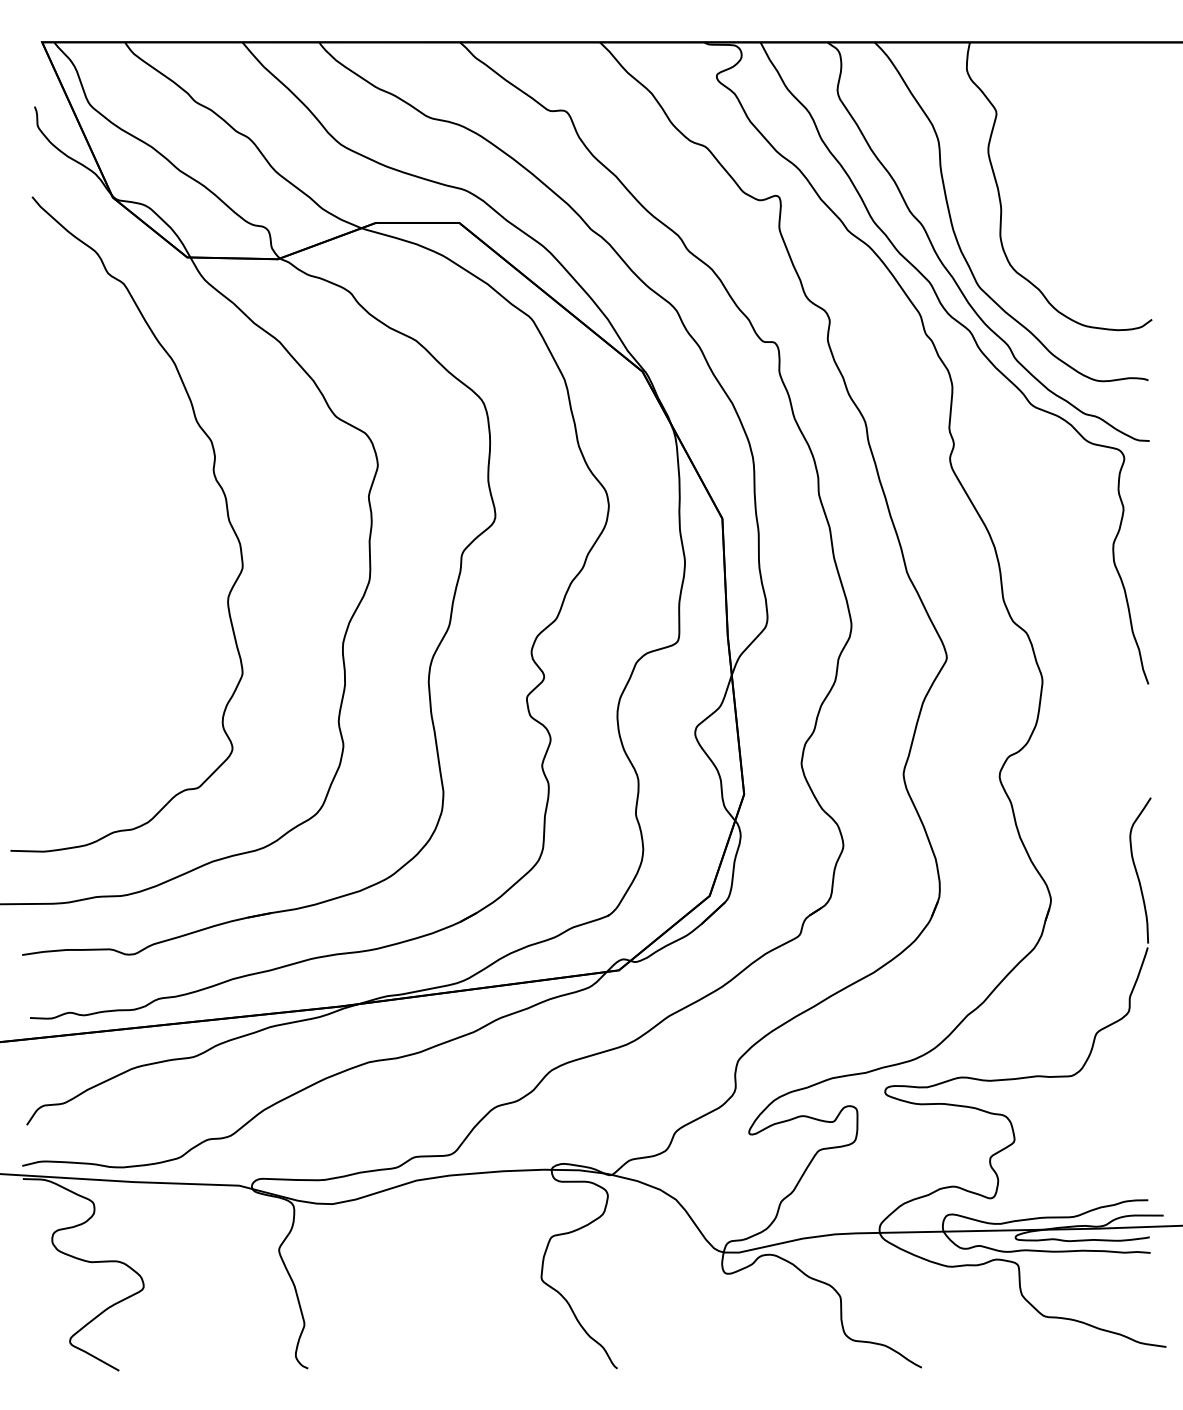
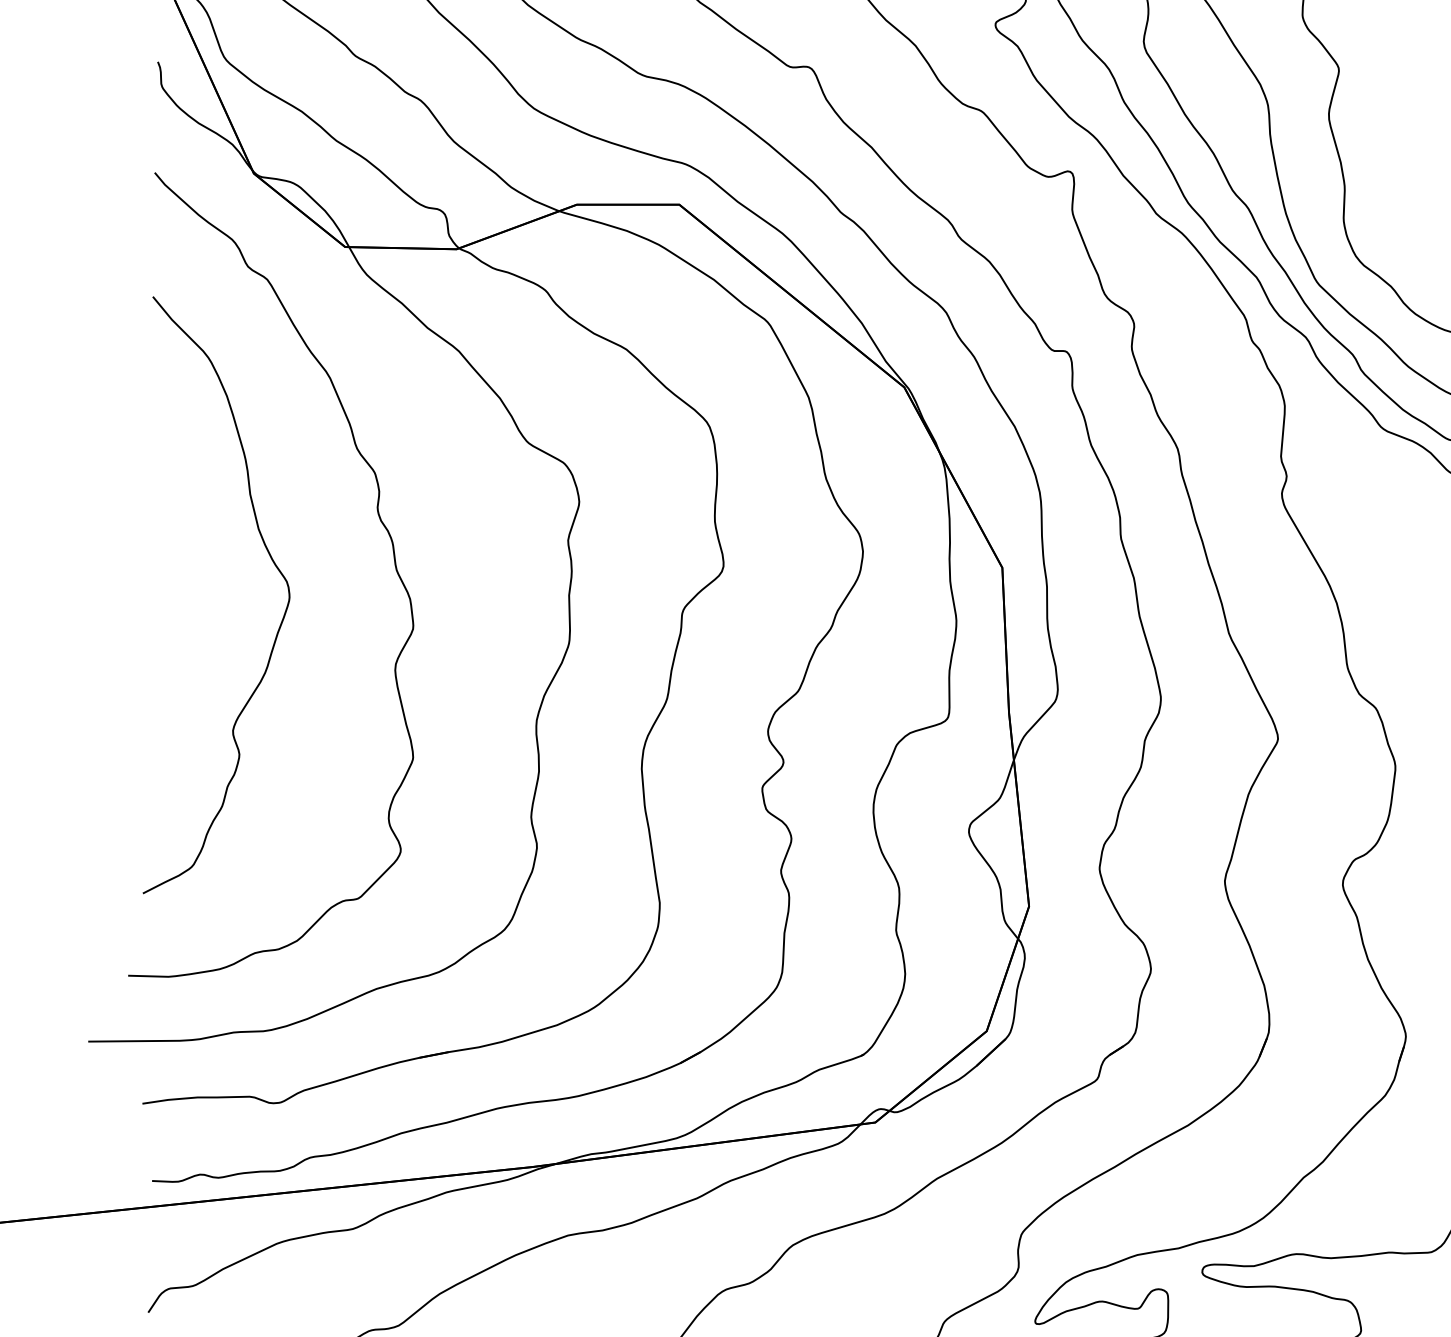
curve: (127, 513) -> (271, 561), added

